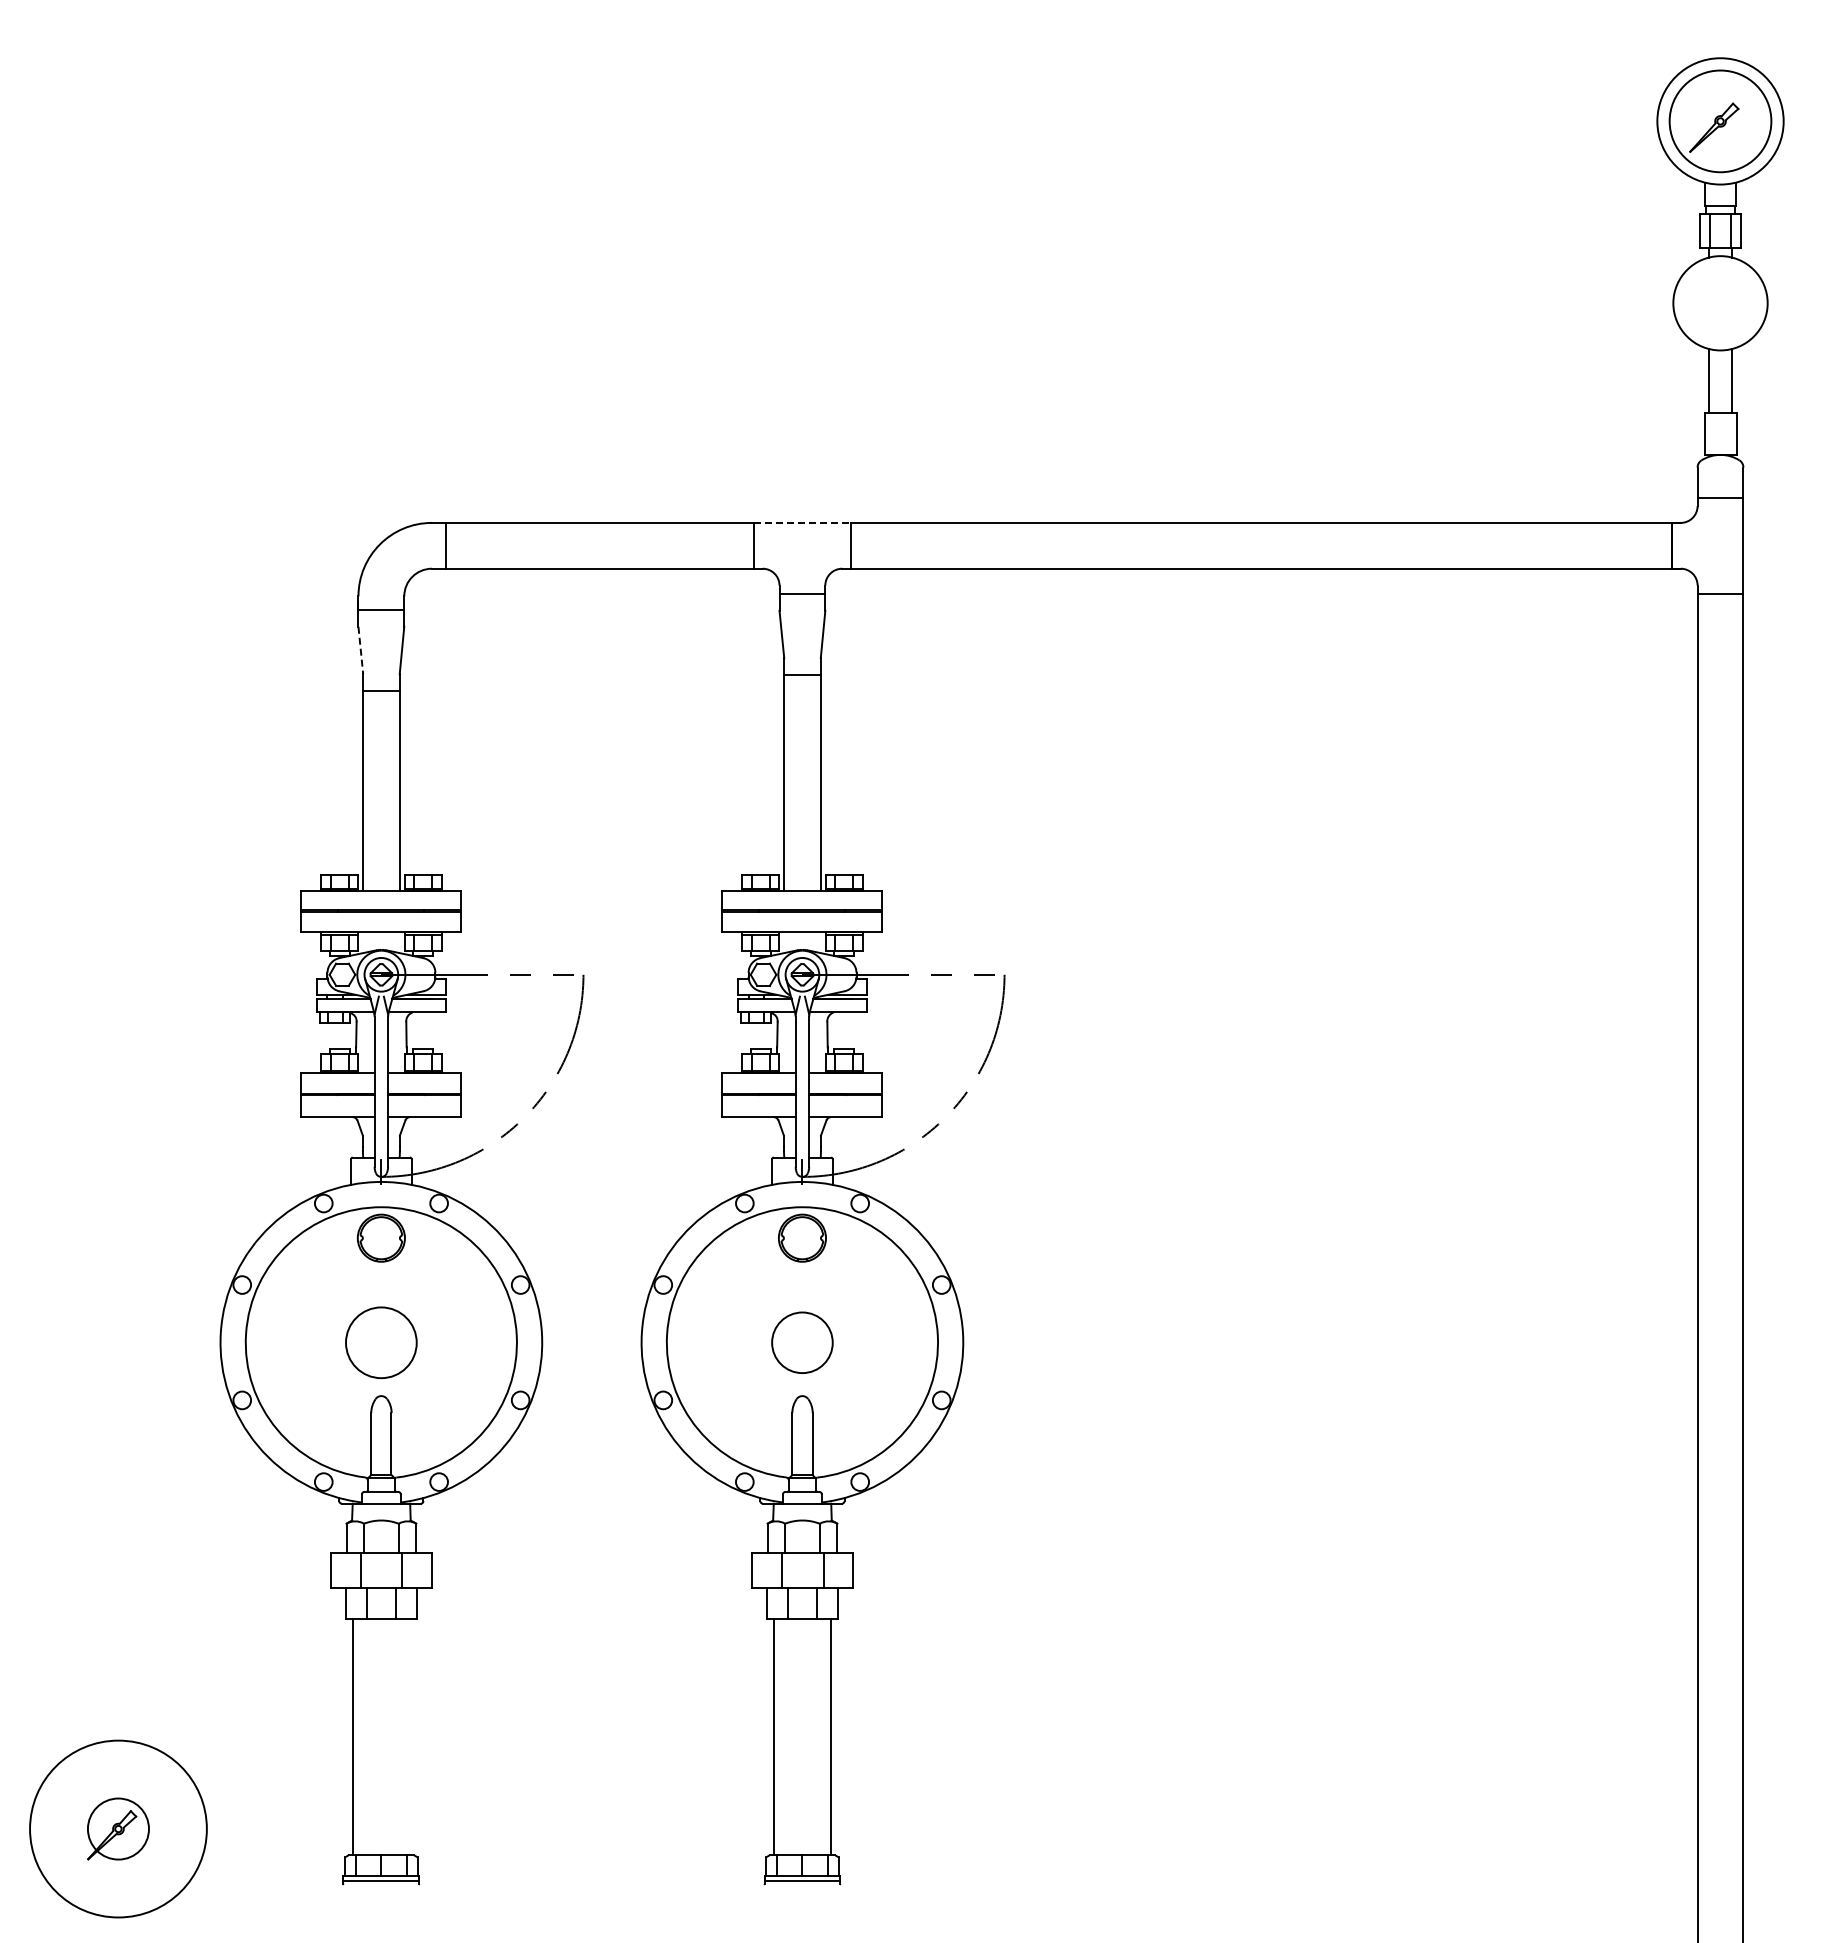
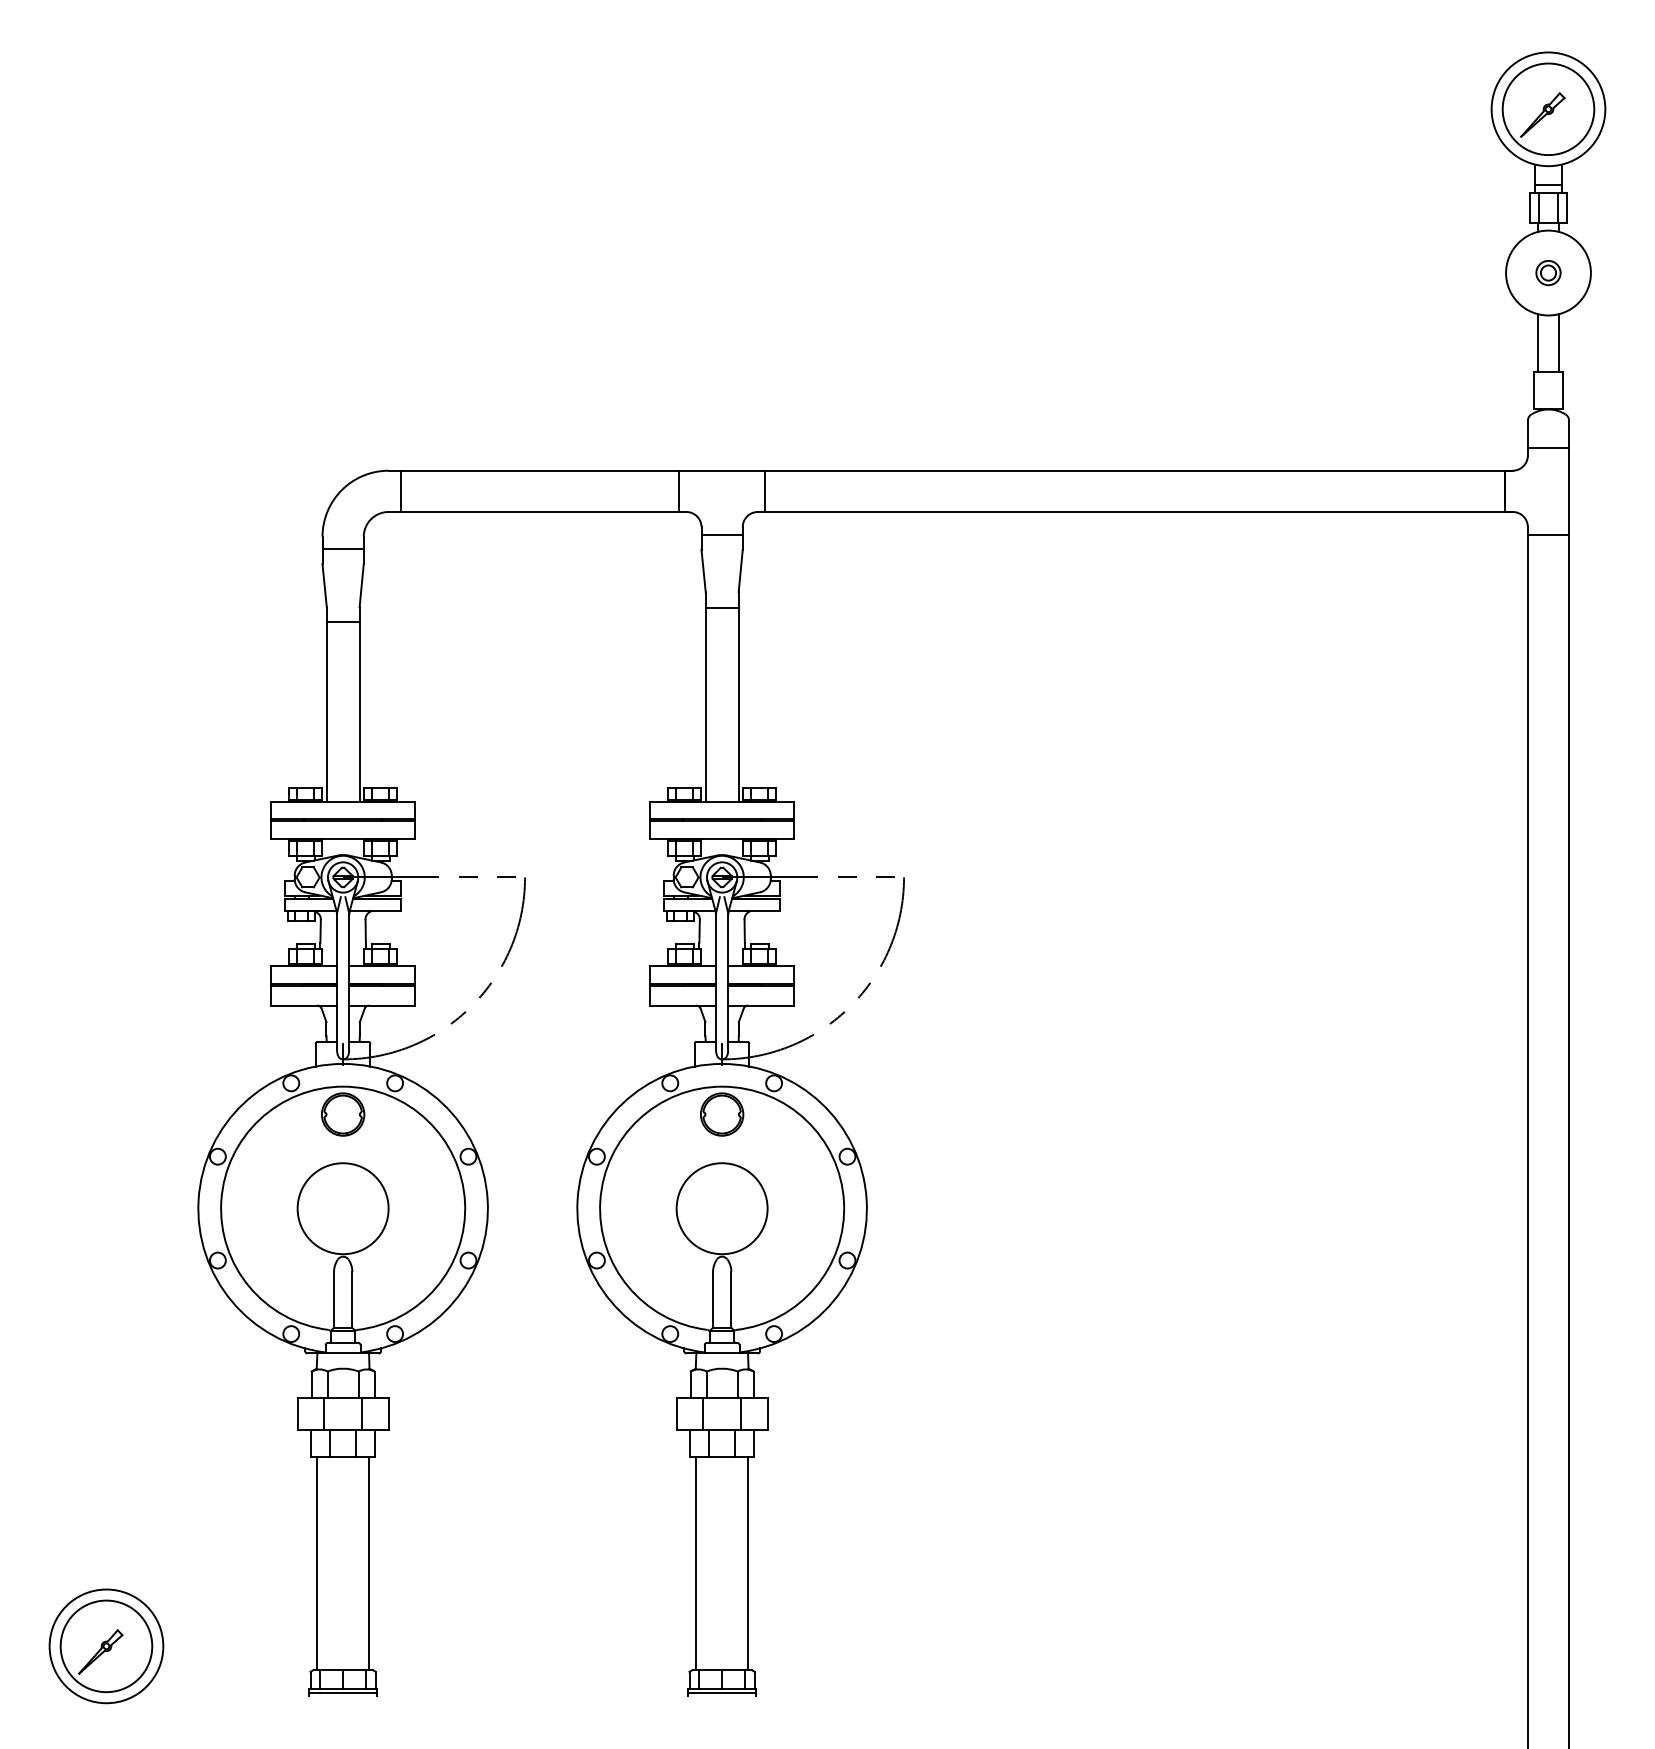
part: (1720, 302) -> (1548, 272), added
line: (802, 522) -> (722, 470), dashed -> solid
line: (360, 650) -> (324, 585), dashed -> solid
circle: (380, 1342) -> (342, 1208), size x1.43
circle: (801, 1342) -> (721, 1208), size x1.67
line: (410, 1736) -> (369, 1563), added
circle: (118, 1828) -> (106, 1645), size x0.71
circle: (118, 1828) -> (106, 1645), size x1.67

